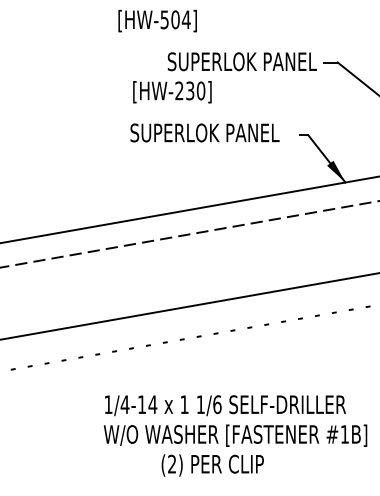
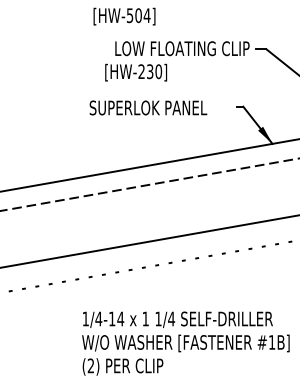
text: (231, 61) -> (182, 48), SUPERLOK PANEL -> LOW FLOATING CLIP
text: (204, 132) -> (148, 107), moved
text: (216, 404) -> (170, 318), 1/6 -> 1/4
text: (212, 465) -> (122, 366), moved

